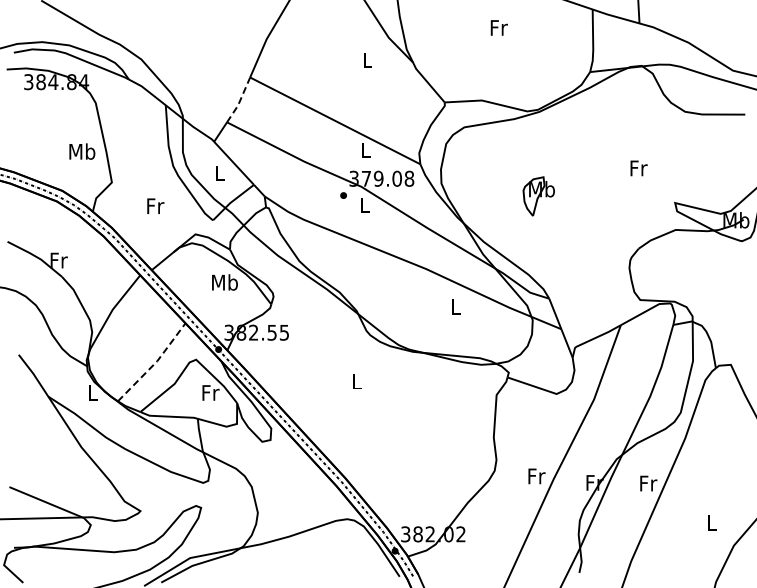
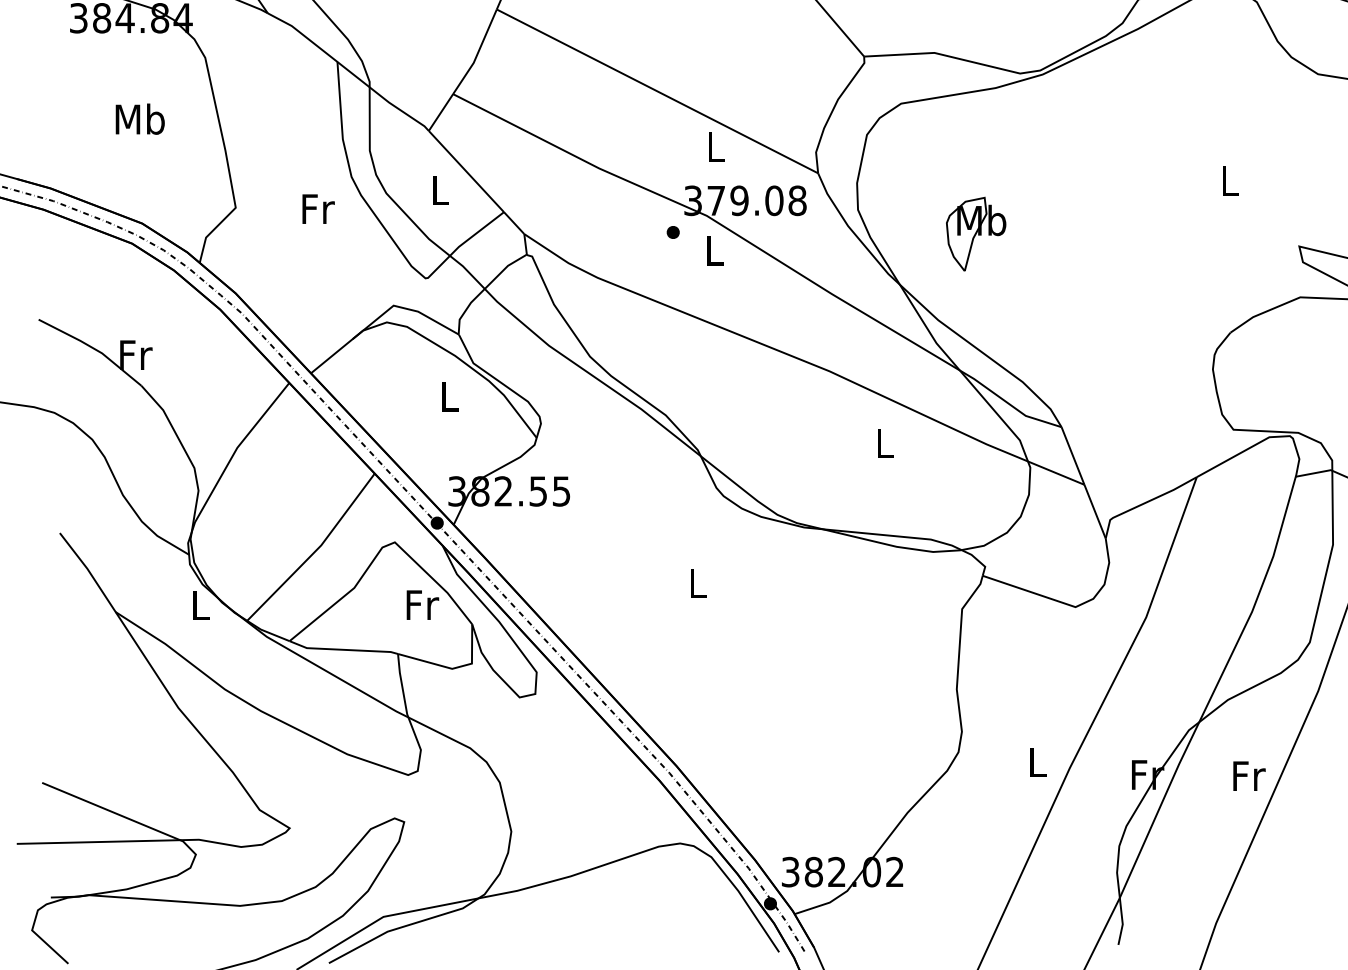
line: (239, 101) -> (476, 54), dashed -> solid
text: (82, 151) -> (140, 118), moved
text: (638, 168) -> (1230, 181), Fr -> L
part: (538, 196) -> (975, 234), moved
text: (155, 205) -> (318, 207), moved
text: (224, 282) -> (448, 396), Mb -> L
line: (155, 363) -> (318, 549), dashed -> solid
text: (536, 476) -> (1037, 762), Fr -> L

